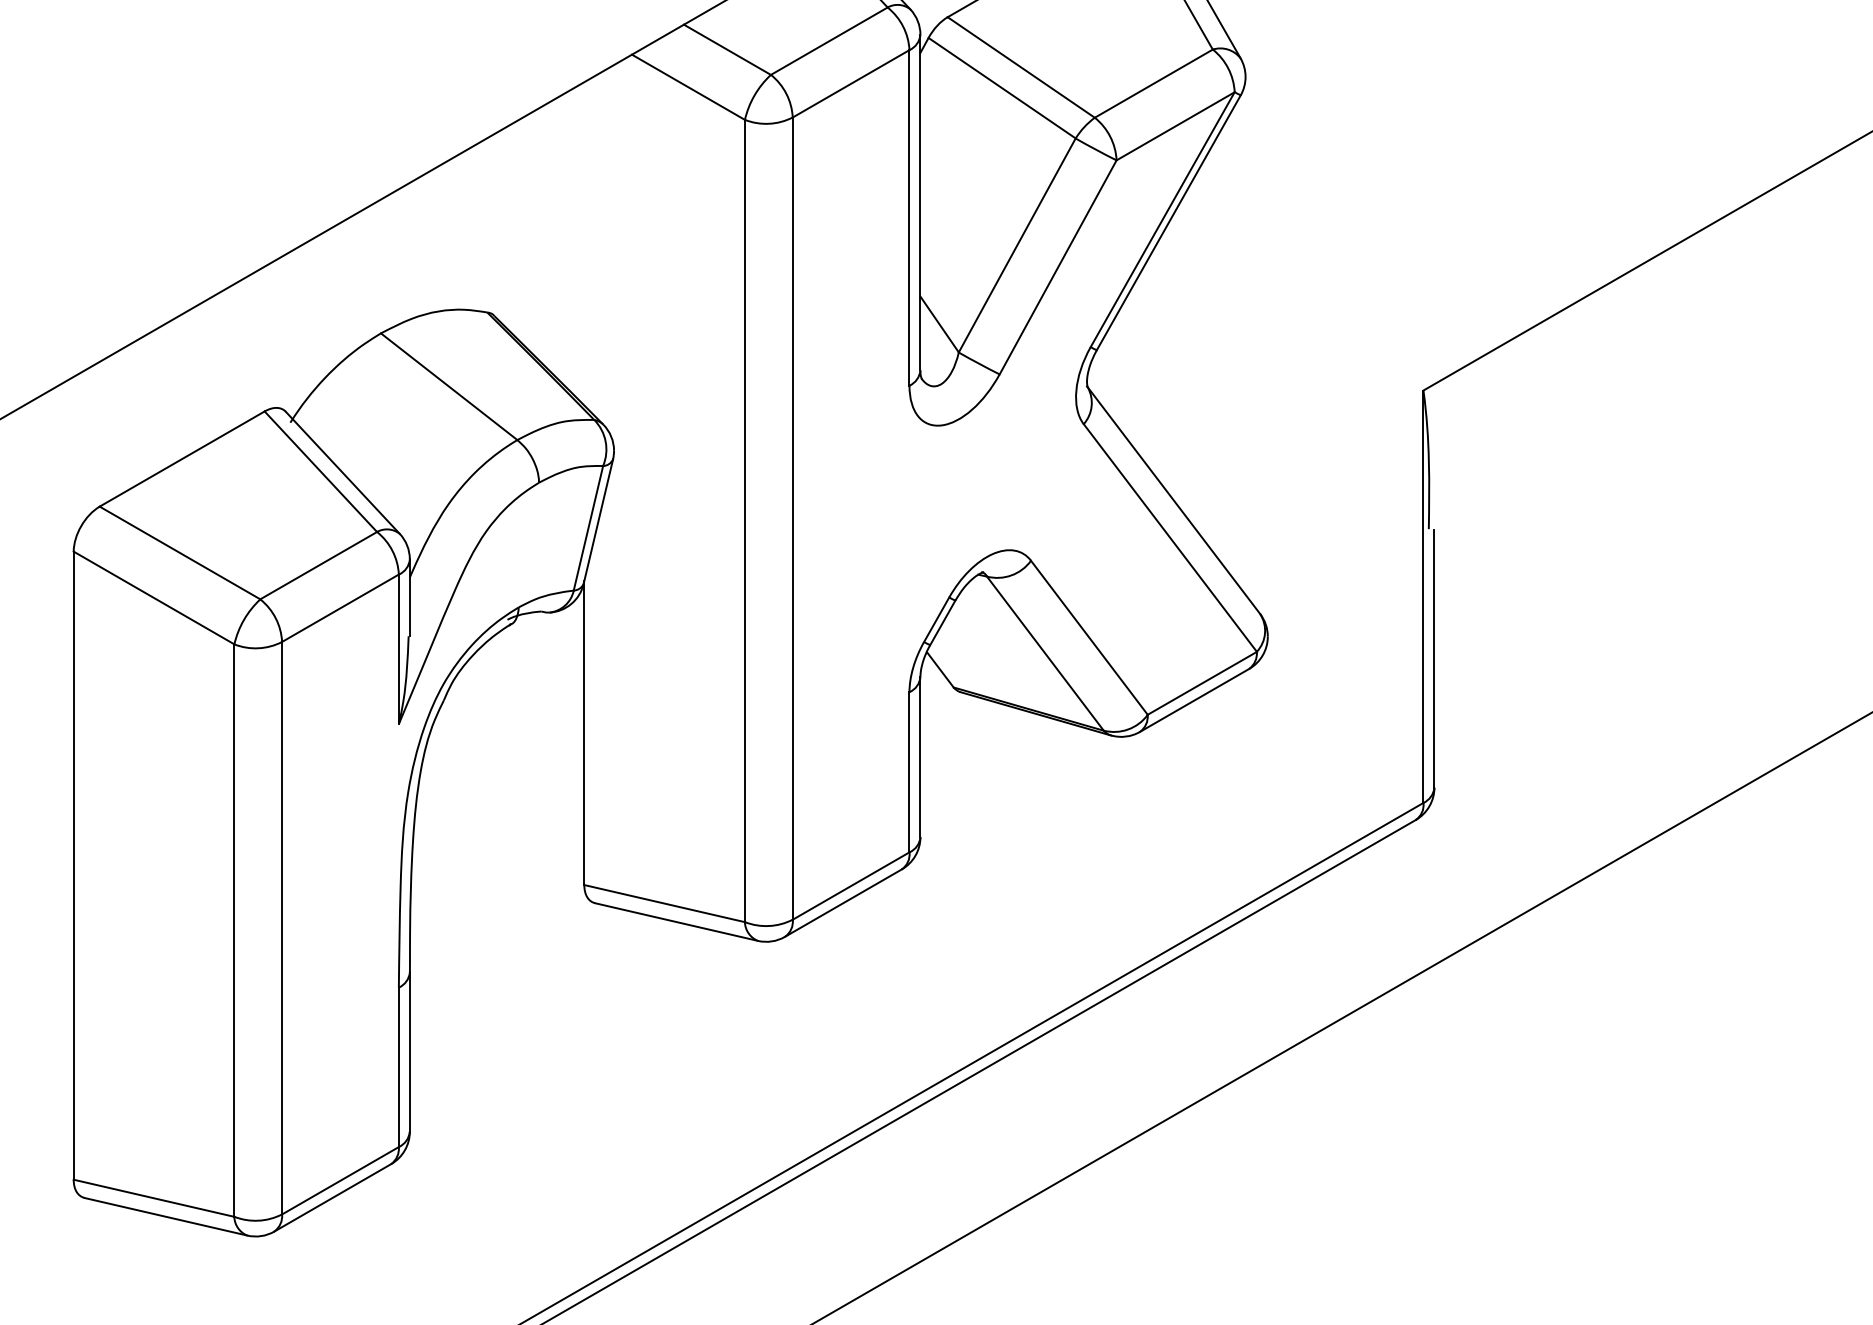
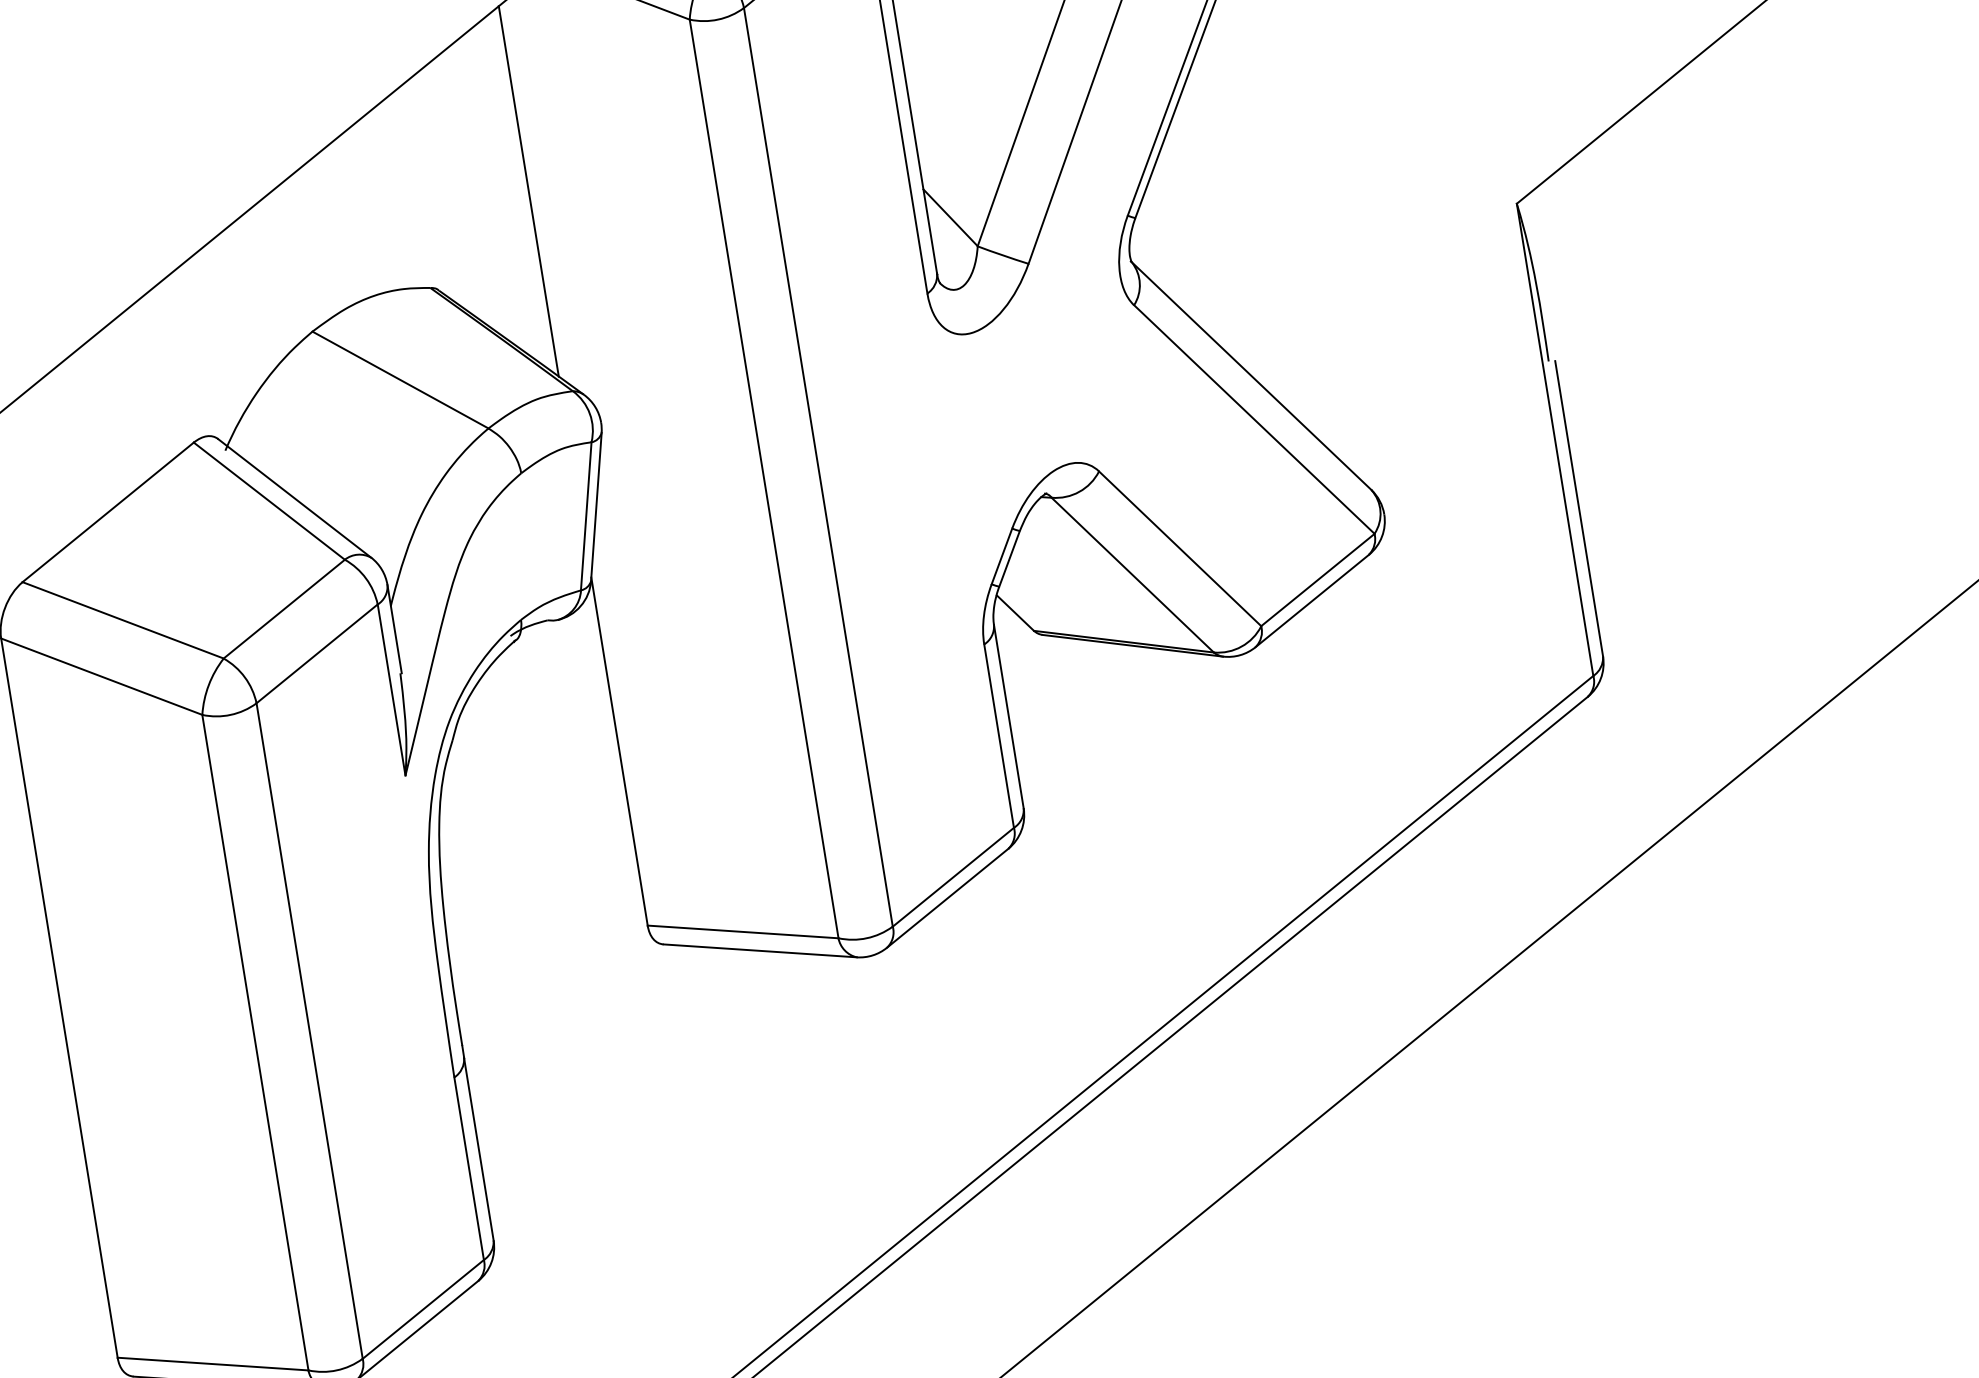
line: (584, 243) -> (528, 190), added

